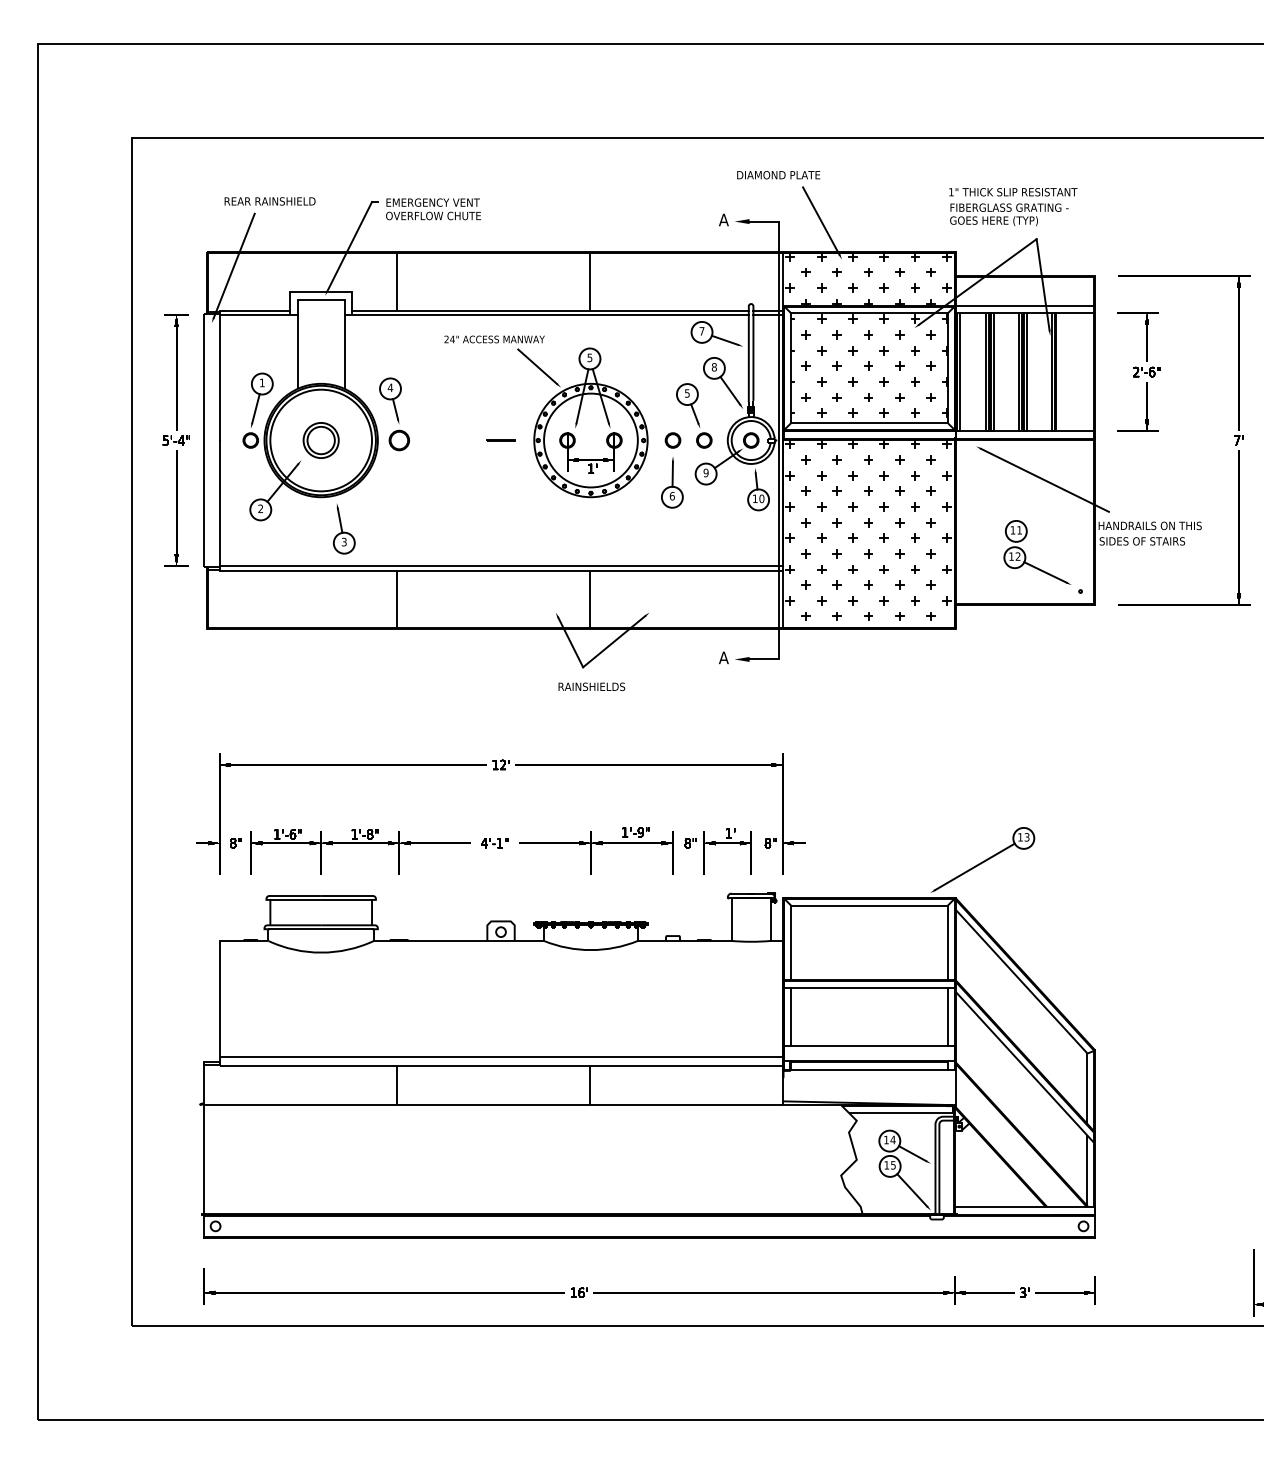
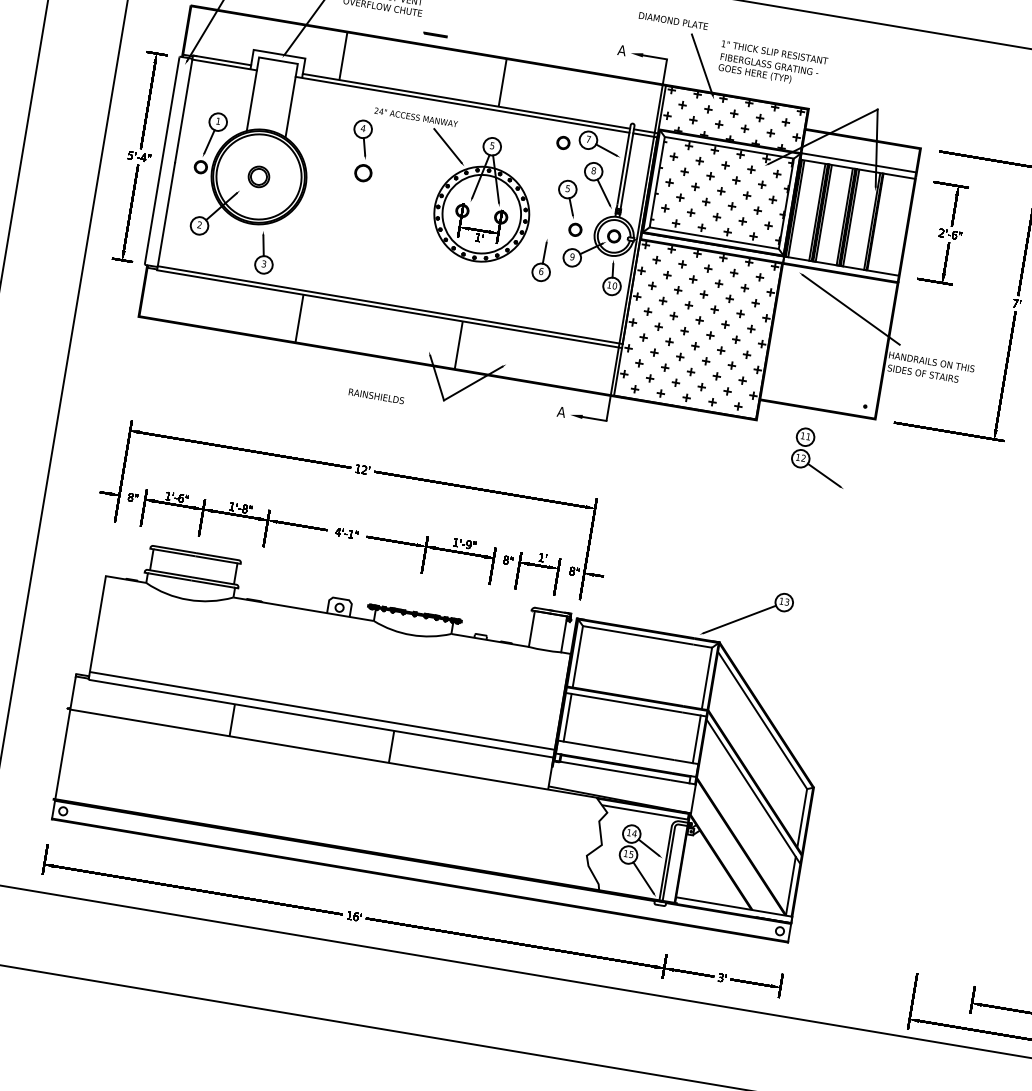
text: (1013, 207) -> (772, 65), moved
part: (394, 414) -> (362, 151), moved
part: (320, 440) -> (258, 176), size x0.7
line: (500, 440) -> (435, 34), moved
part: (672, 440) -> (562, 142), moved
part: (1026, 556) -> (810, 459), moved
text: (591, 686) -> (376, 396), moved

